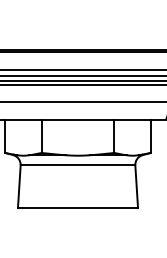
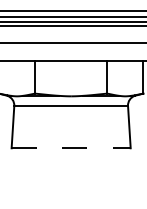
line: (78, 208) -> (71, 148), solid -> dashed

